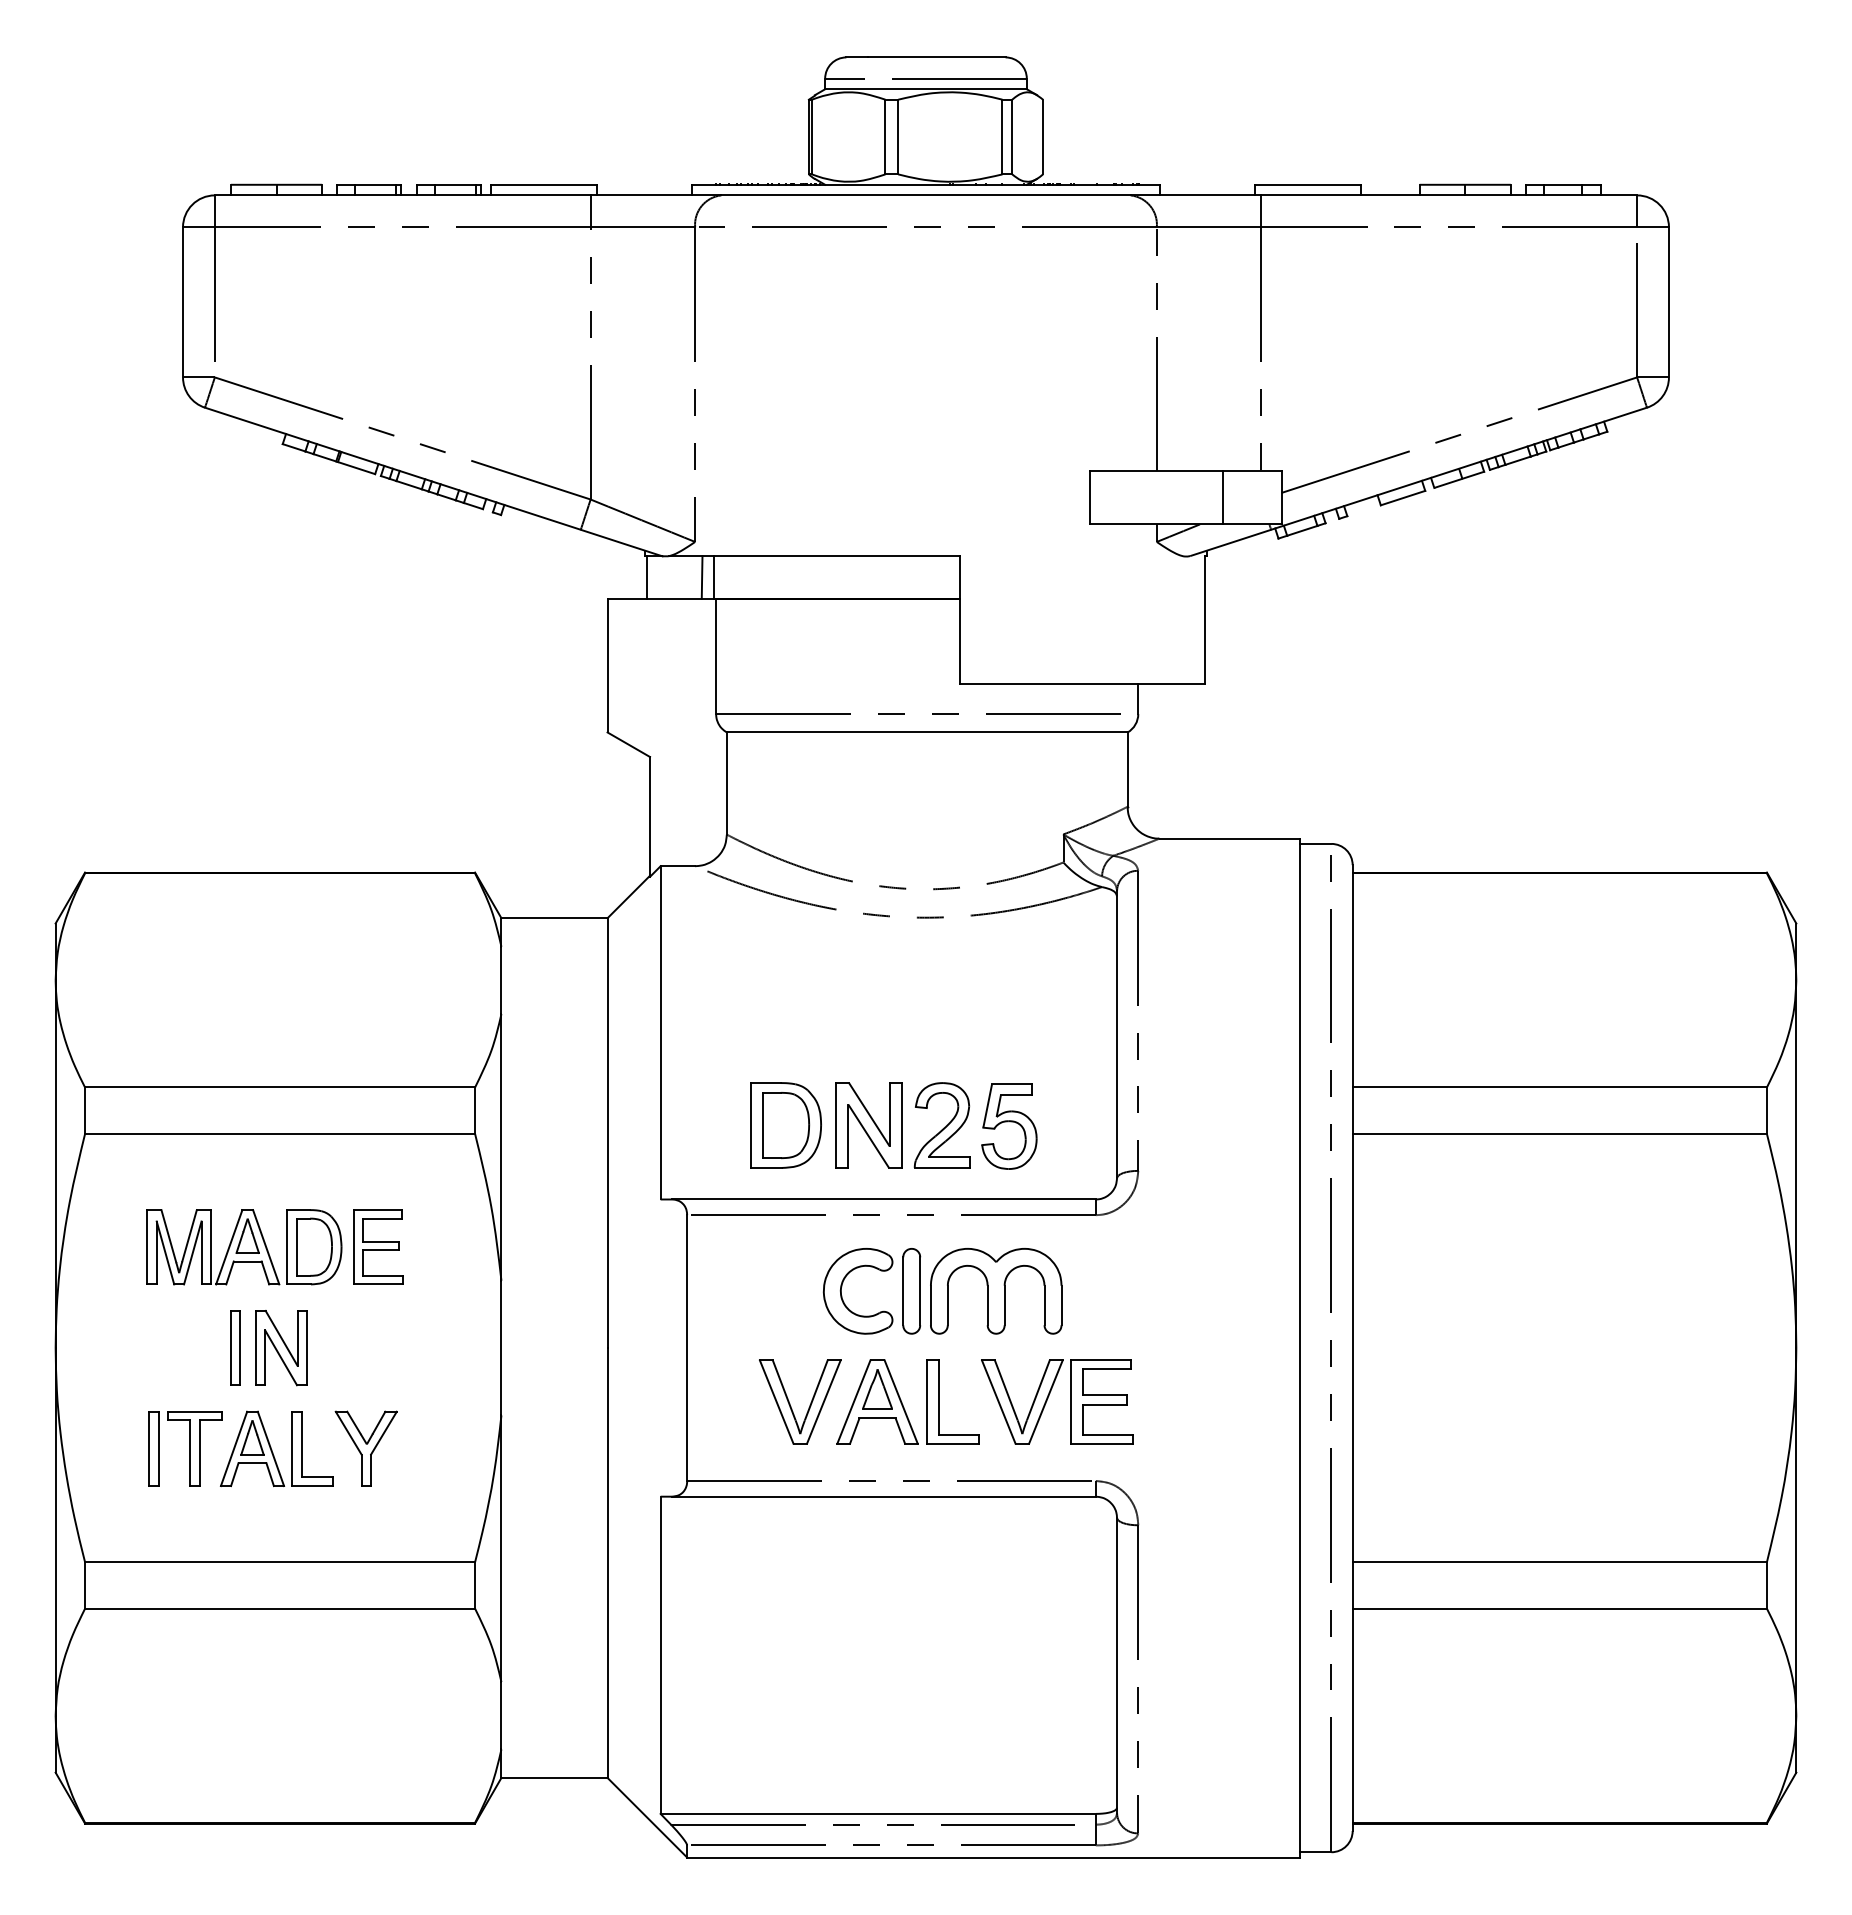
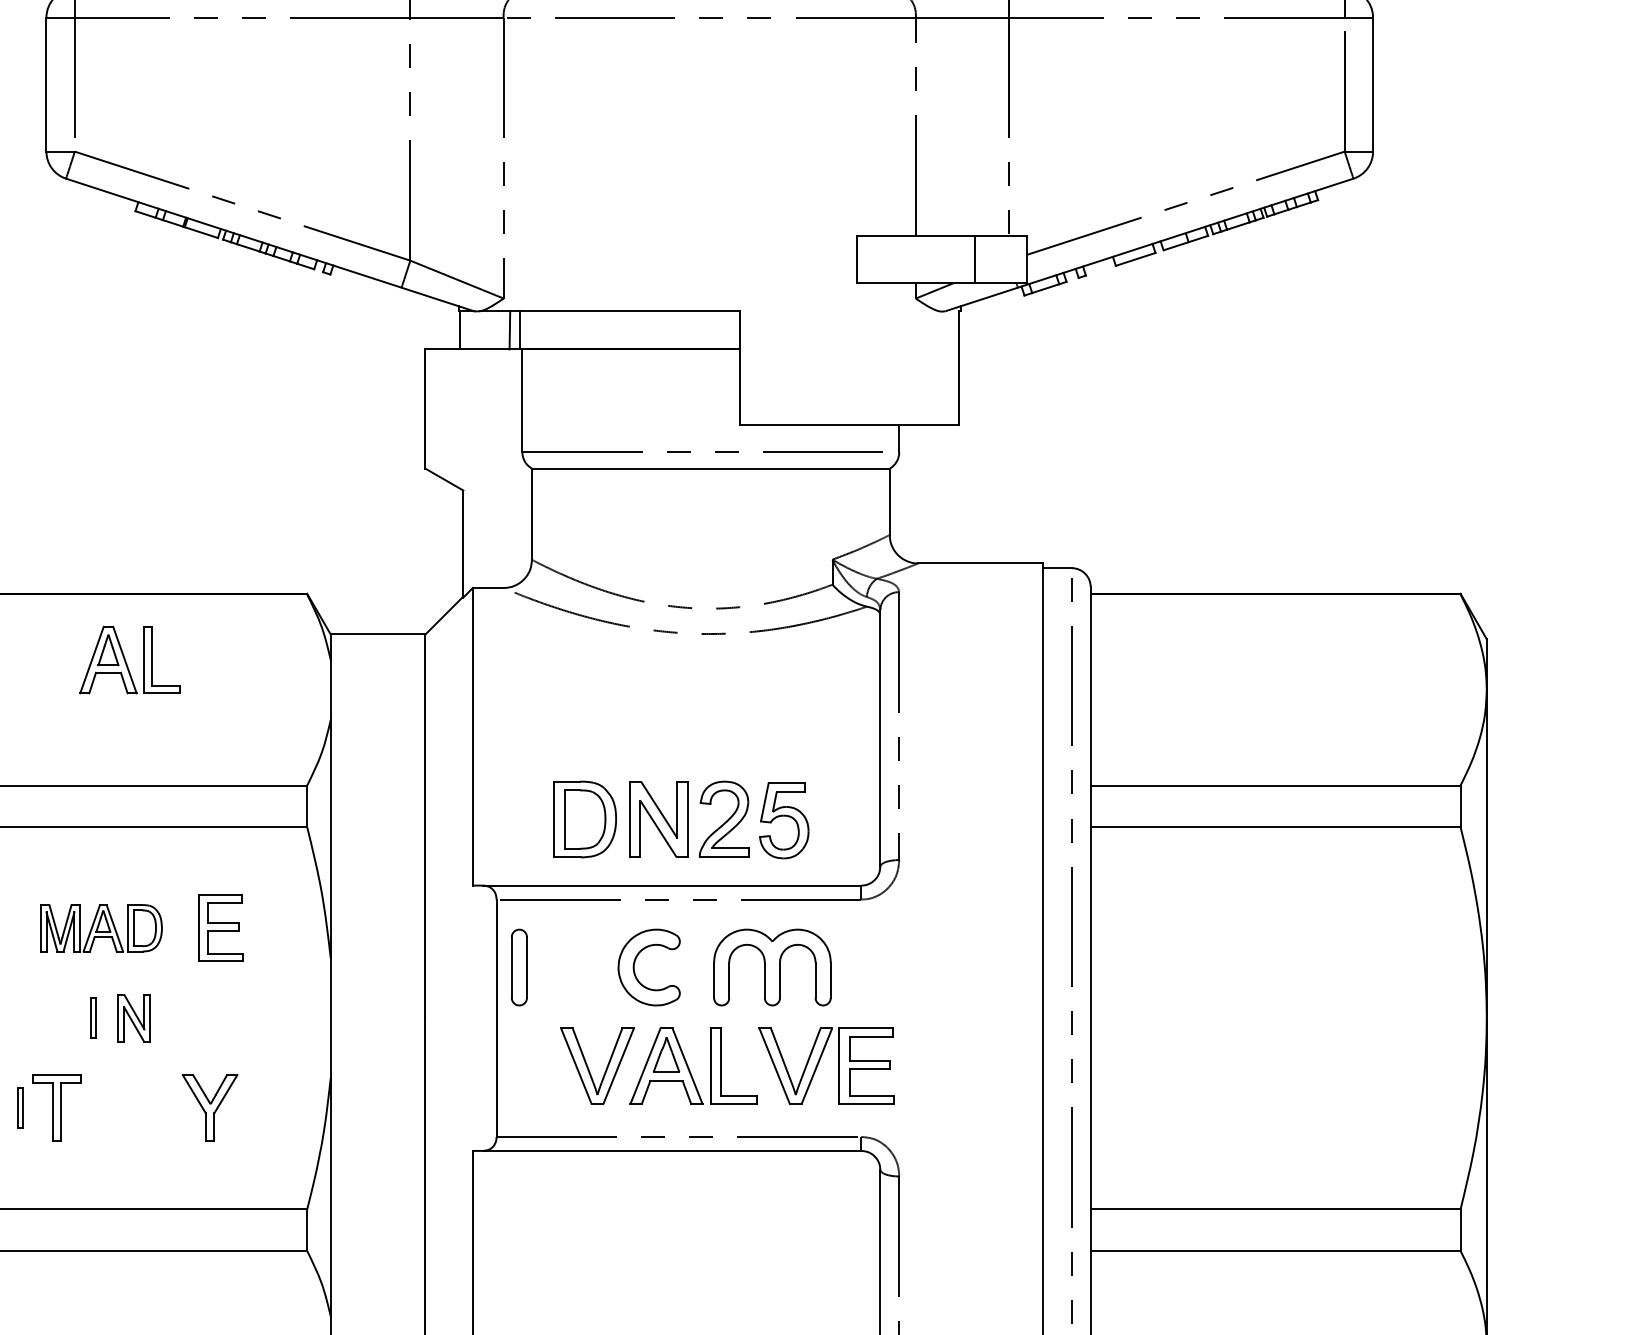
part: (244, 1247) -> (101, 928), size x0.7
part: (911, 1291) -> (519, 967), moved
part: (235, 1347) -> (93, 1017), size x0.6
part: (281, 1348) -> (134, 1018), size x0.7
part: (153, 1448) -> (20, 1107), size x0.6
part: (276, 1448) -> (129, 659), moved

